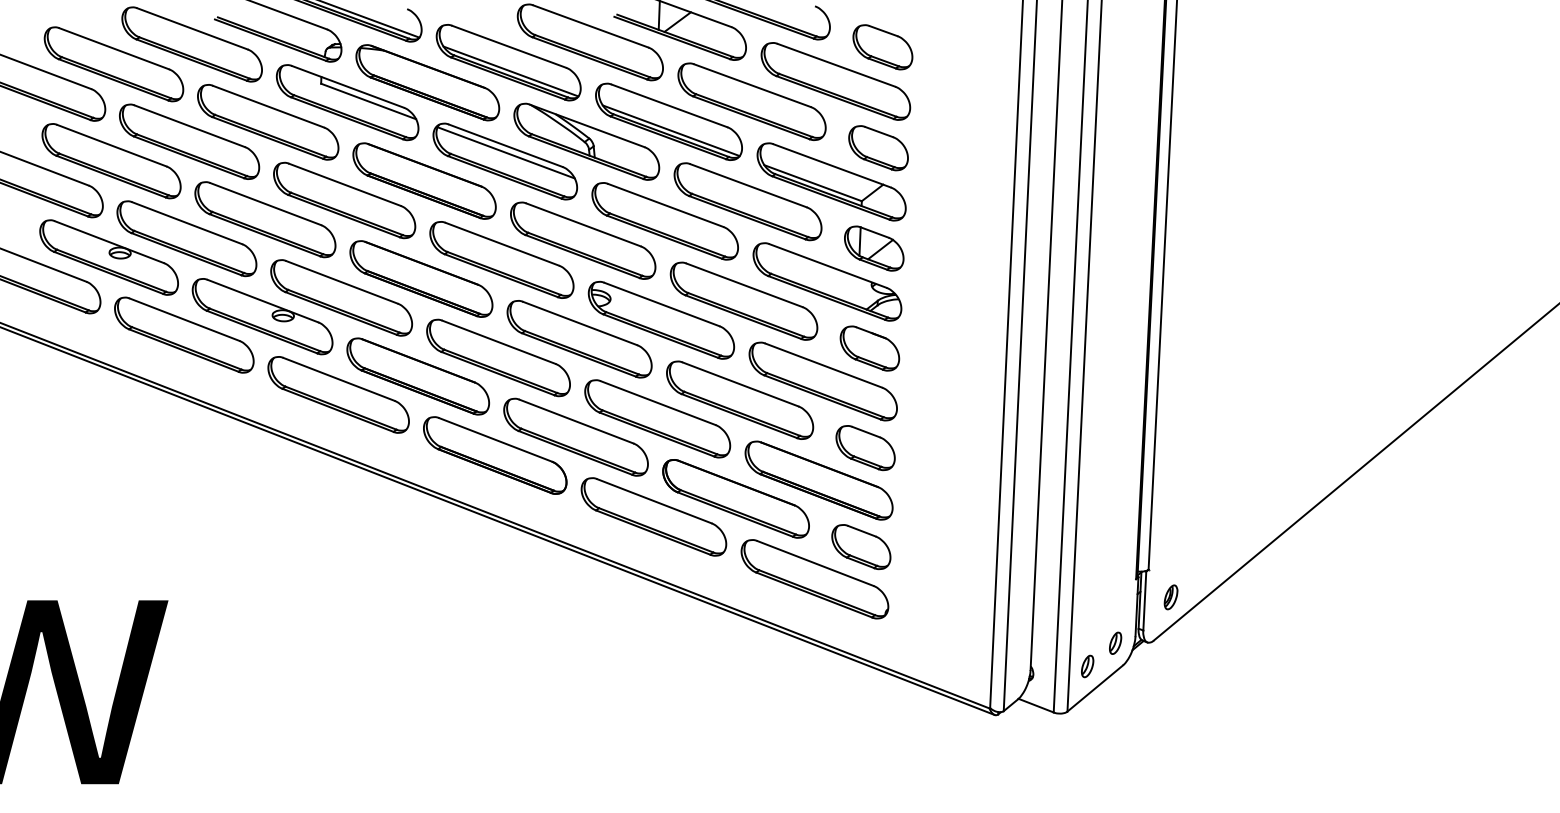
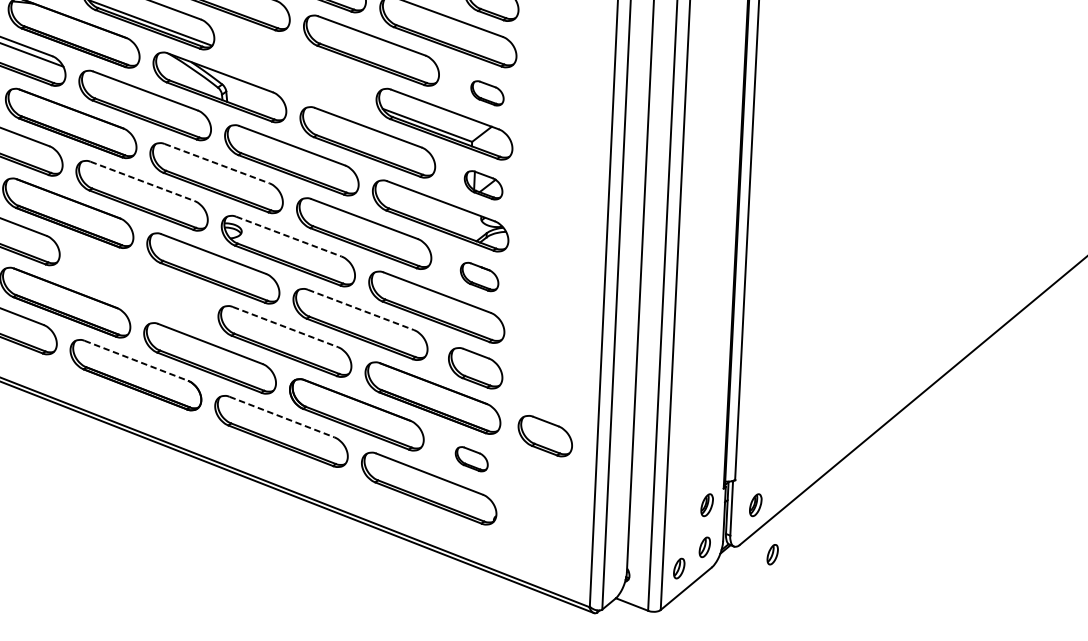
part: (668, 121) -> (294, 68), removed
part: (878, 148) -> (487, 93), size x0.6
line: (505, 152) -> (145, 97), removed
line: (583, 224) -> (216, 163), solid -> dashed
line: (502, 244) -> (142, 181), solid -> dashed
part: (874, 248) -> (483, 185), size x0.7
line: (662, 304) -> (289, 236), solid -> dashed
part: (869, 348) -> (479, 276), size x0.7
part: (498, 357) -> (138, 285), removed
line: (740, 384) -> (360, 309), solid -> dashed
line: (658, 403) -> (285, 327), solid -> dashed
line: (496, 440) -> (137, 361), solid -> dashed
line: (654, 501) -> (282, 417), solid -> dashed
part: (941, 522) -> (545, 436), added
part: (861, 547) -> (471, 459), size x0.6
part: (1117, 597) -> (706, 505), added
part: (1189, 650) -> (772, 553), added

